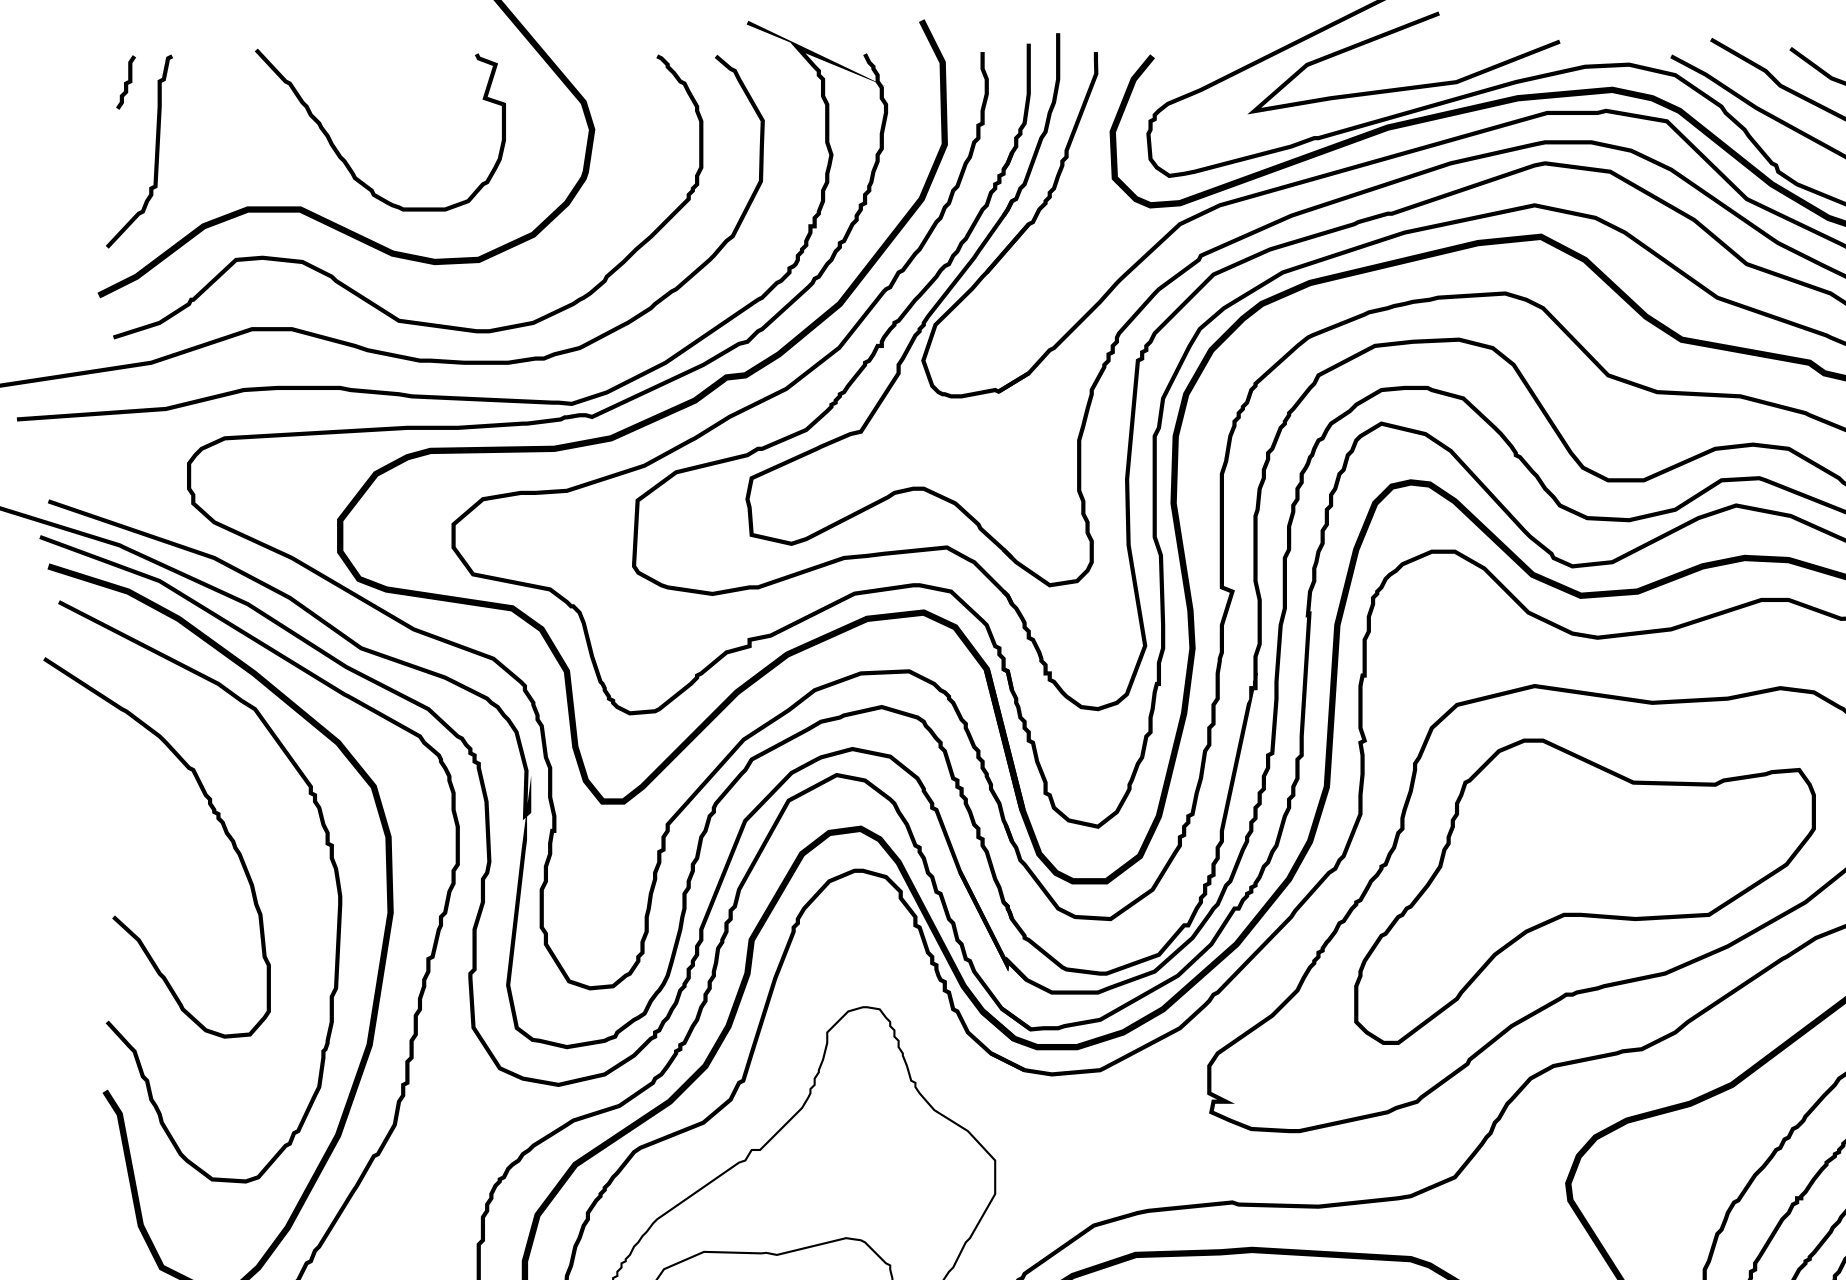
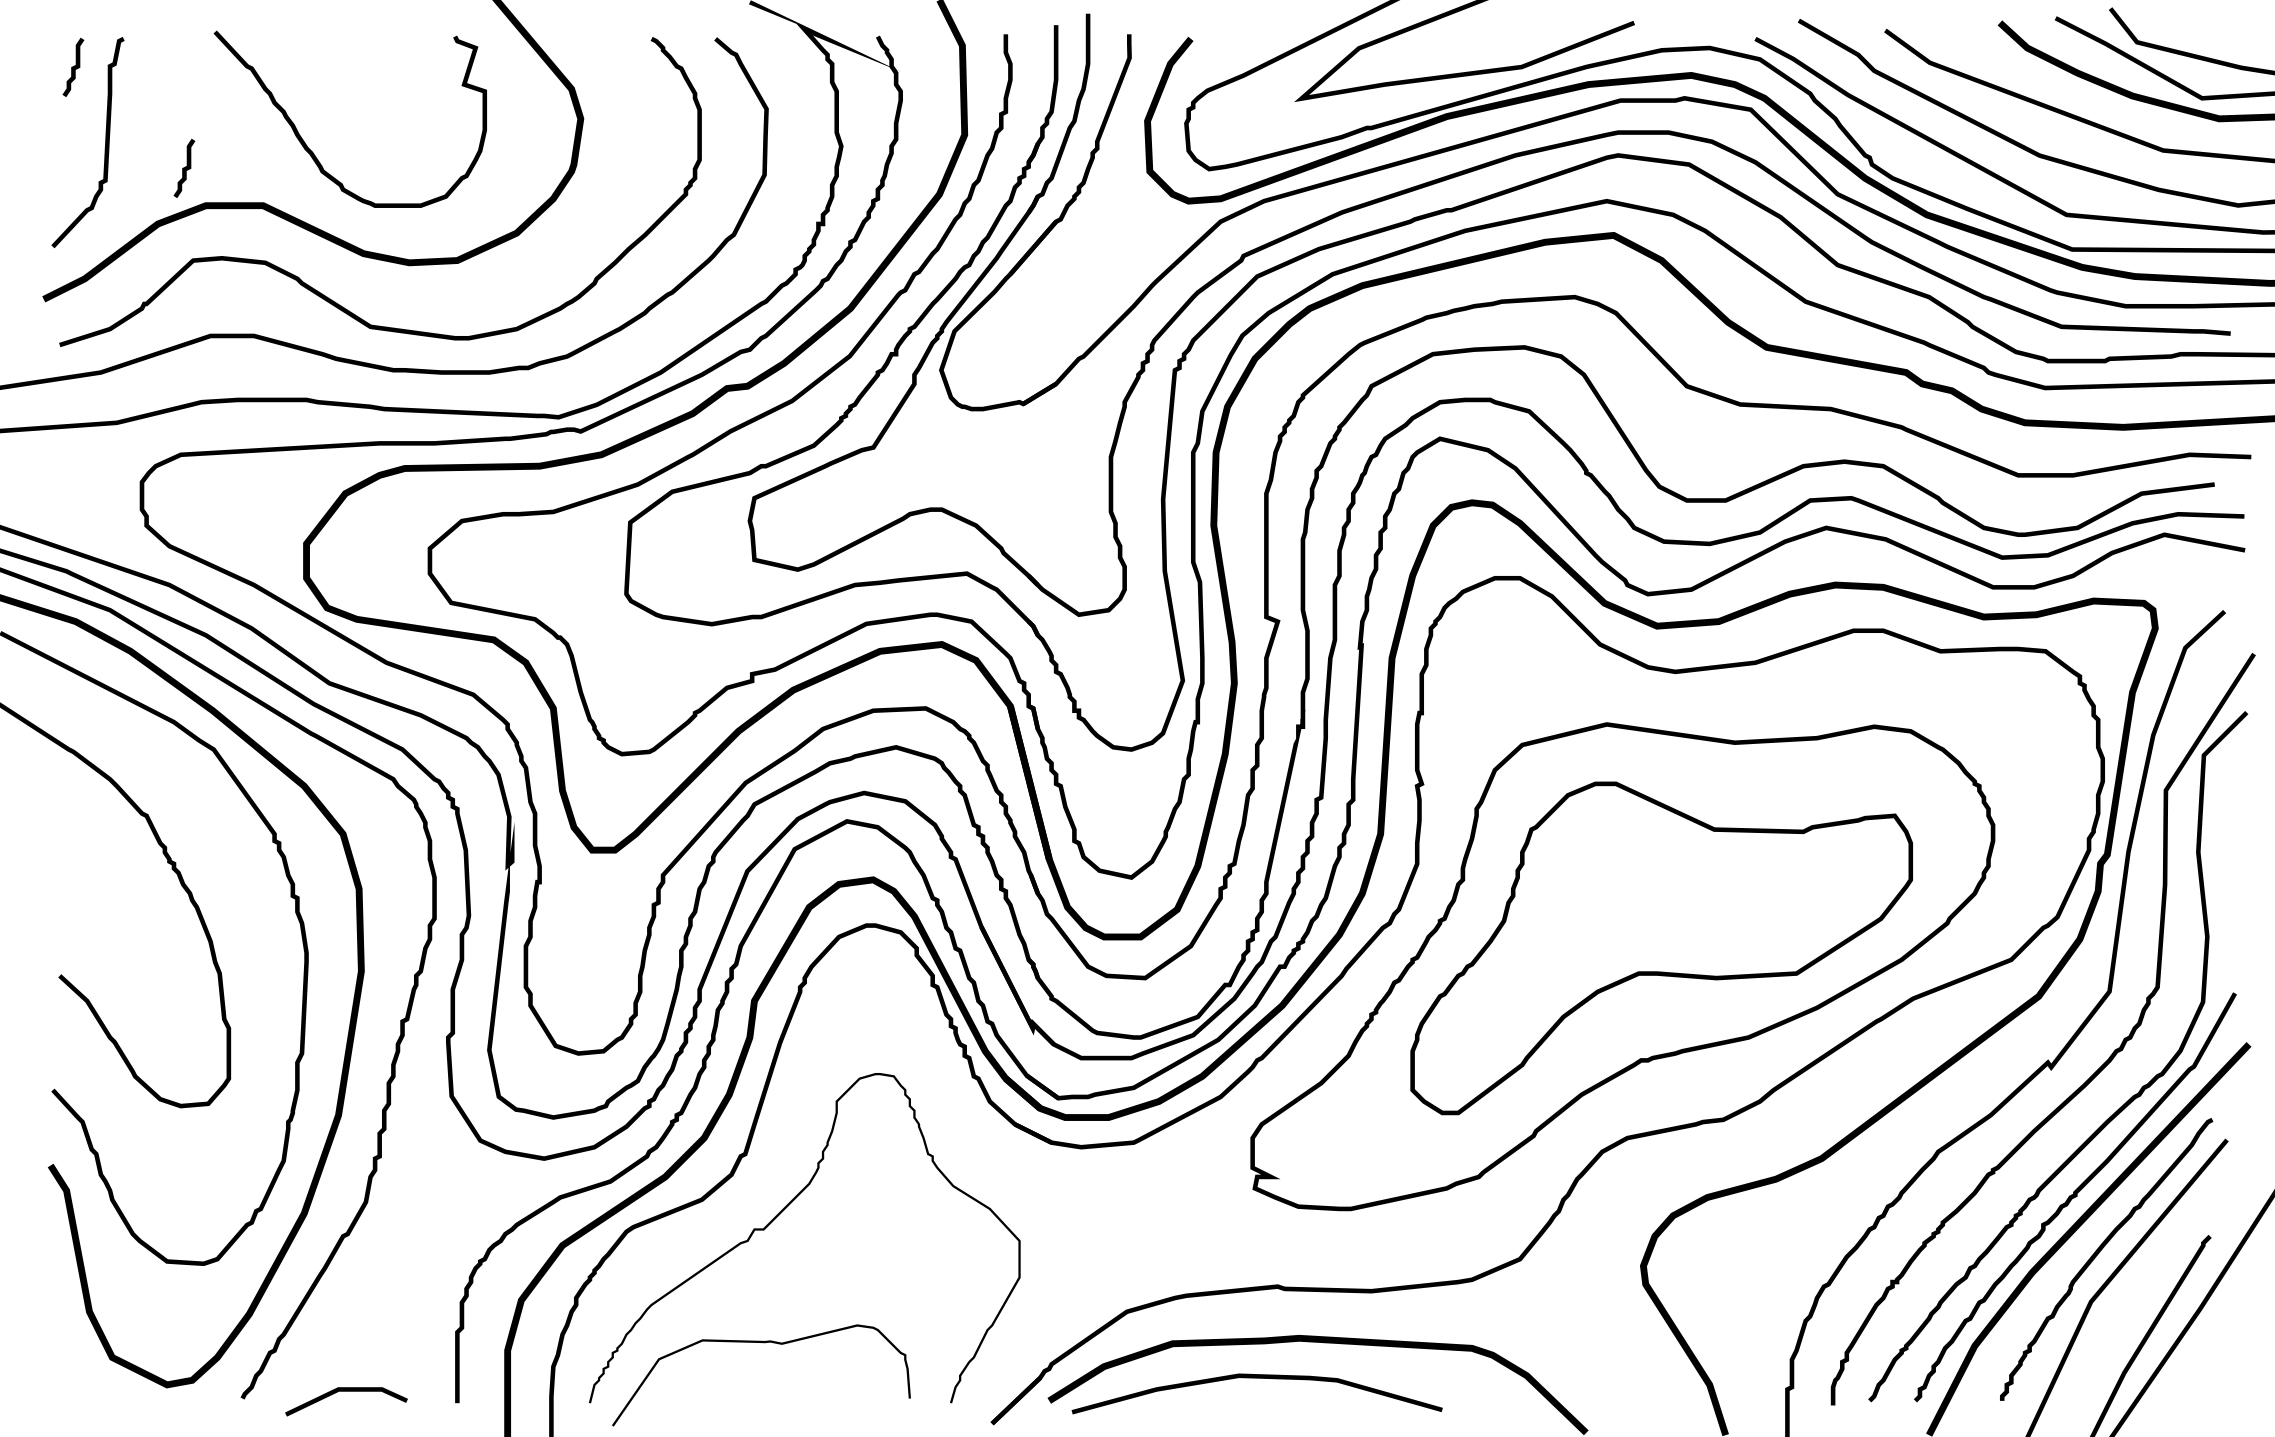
curve: (228, 174) -> (184, 167), added

